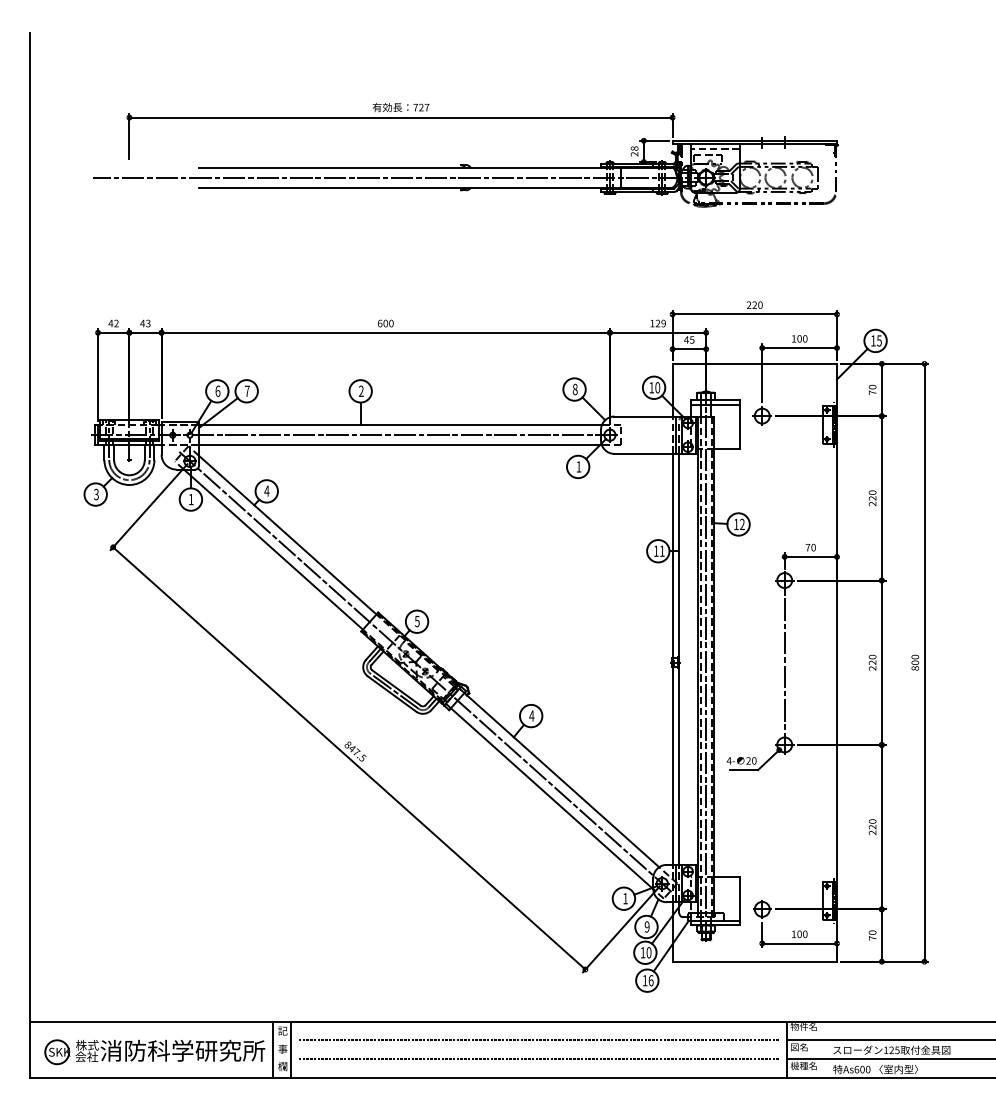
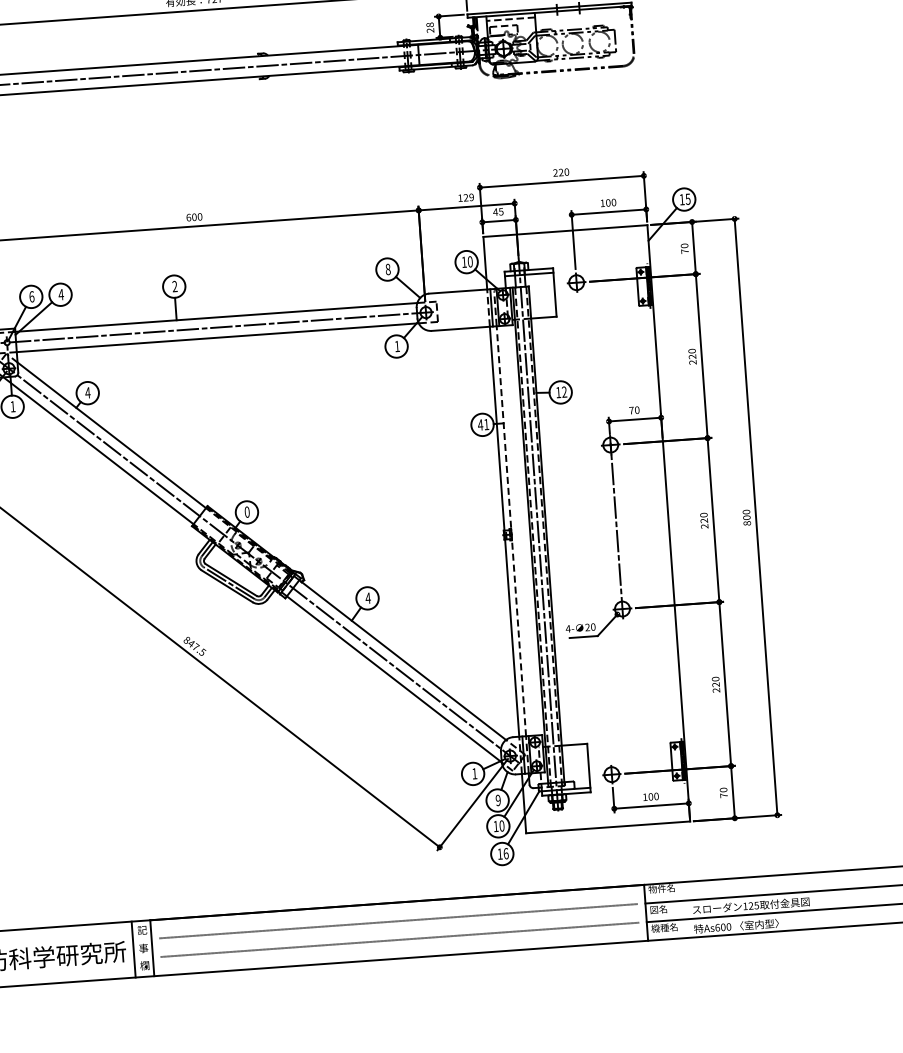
text: (246, 390) -> (60, 293), 7 -> 4
text: (655, 550) -> (479, 424), 11 -> 41
text: (416, 621) -> (246, 512), 5 -> 0
line: (679, 659) -> (511, 531), solid -> dashed

